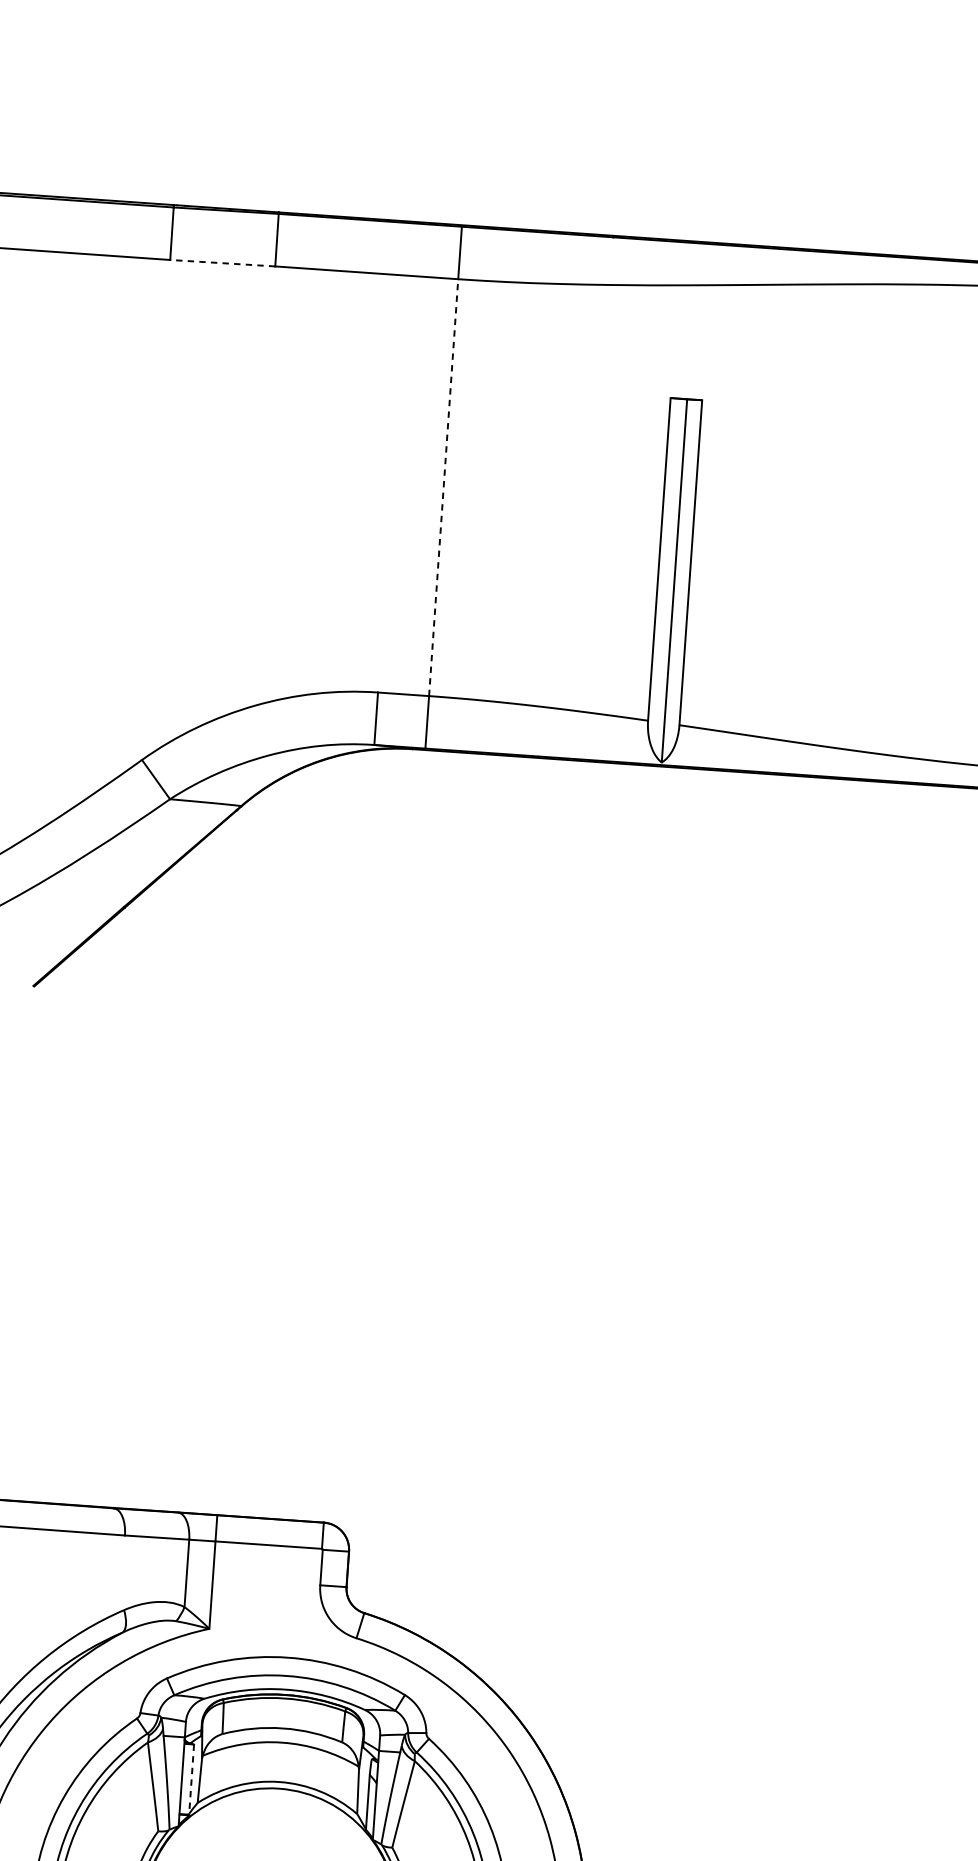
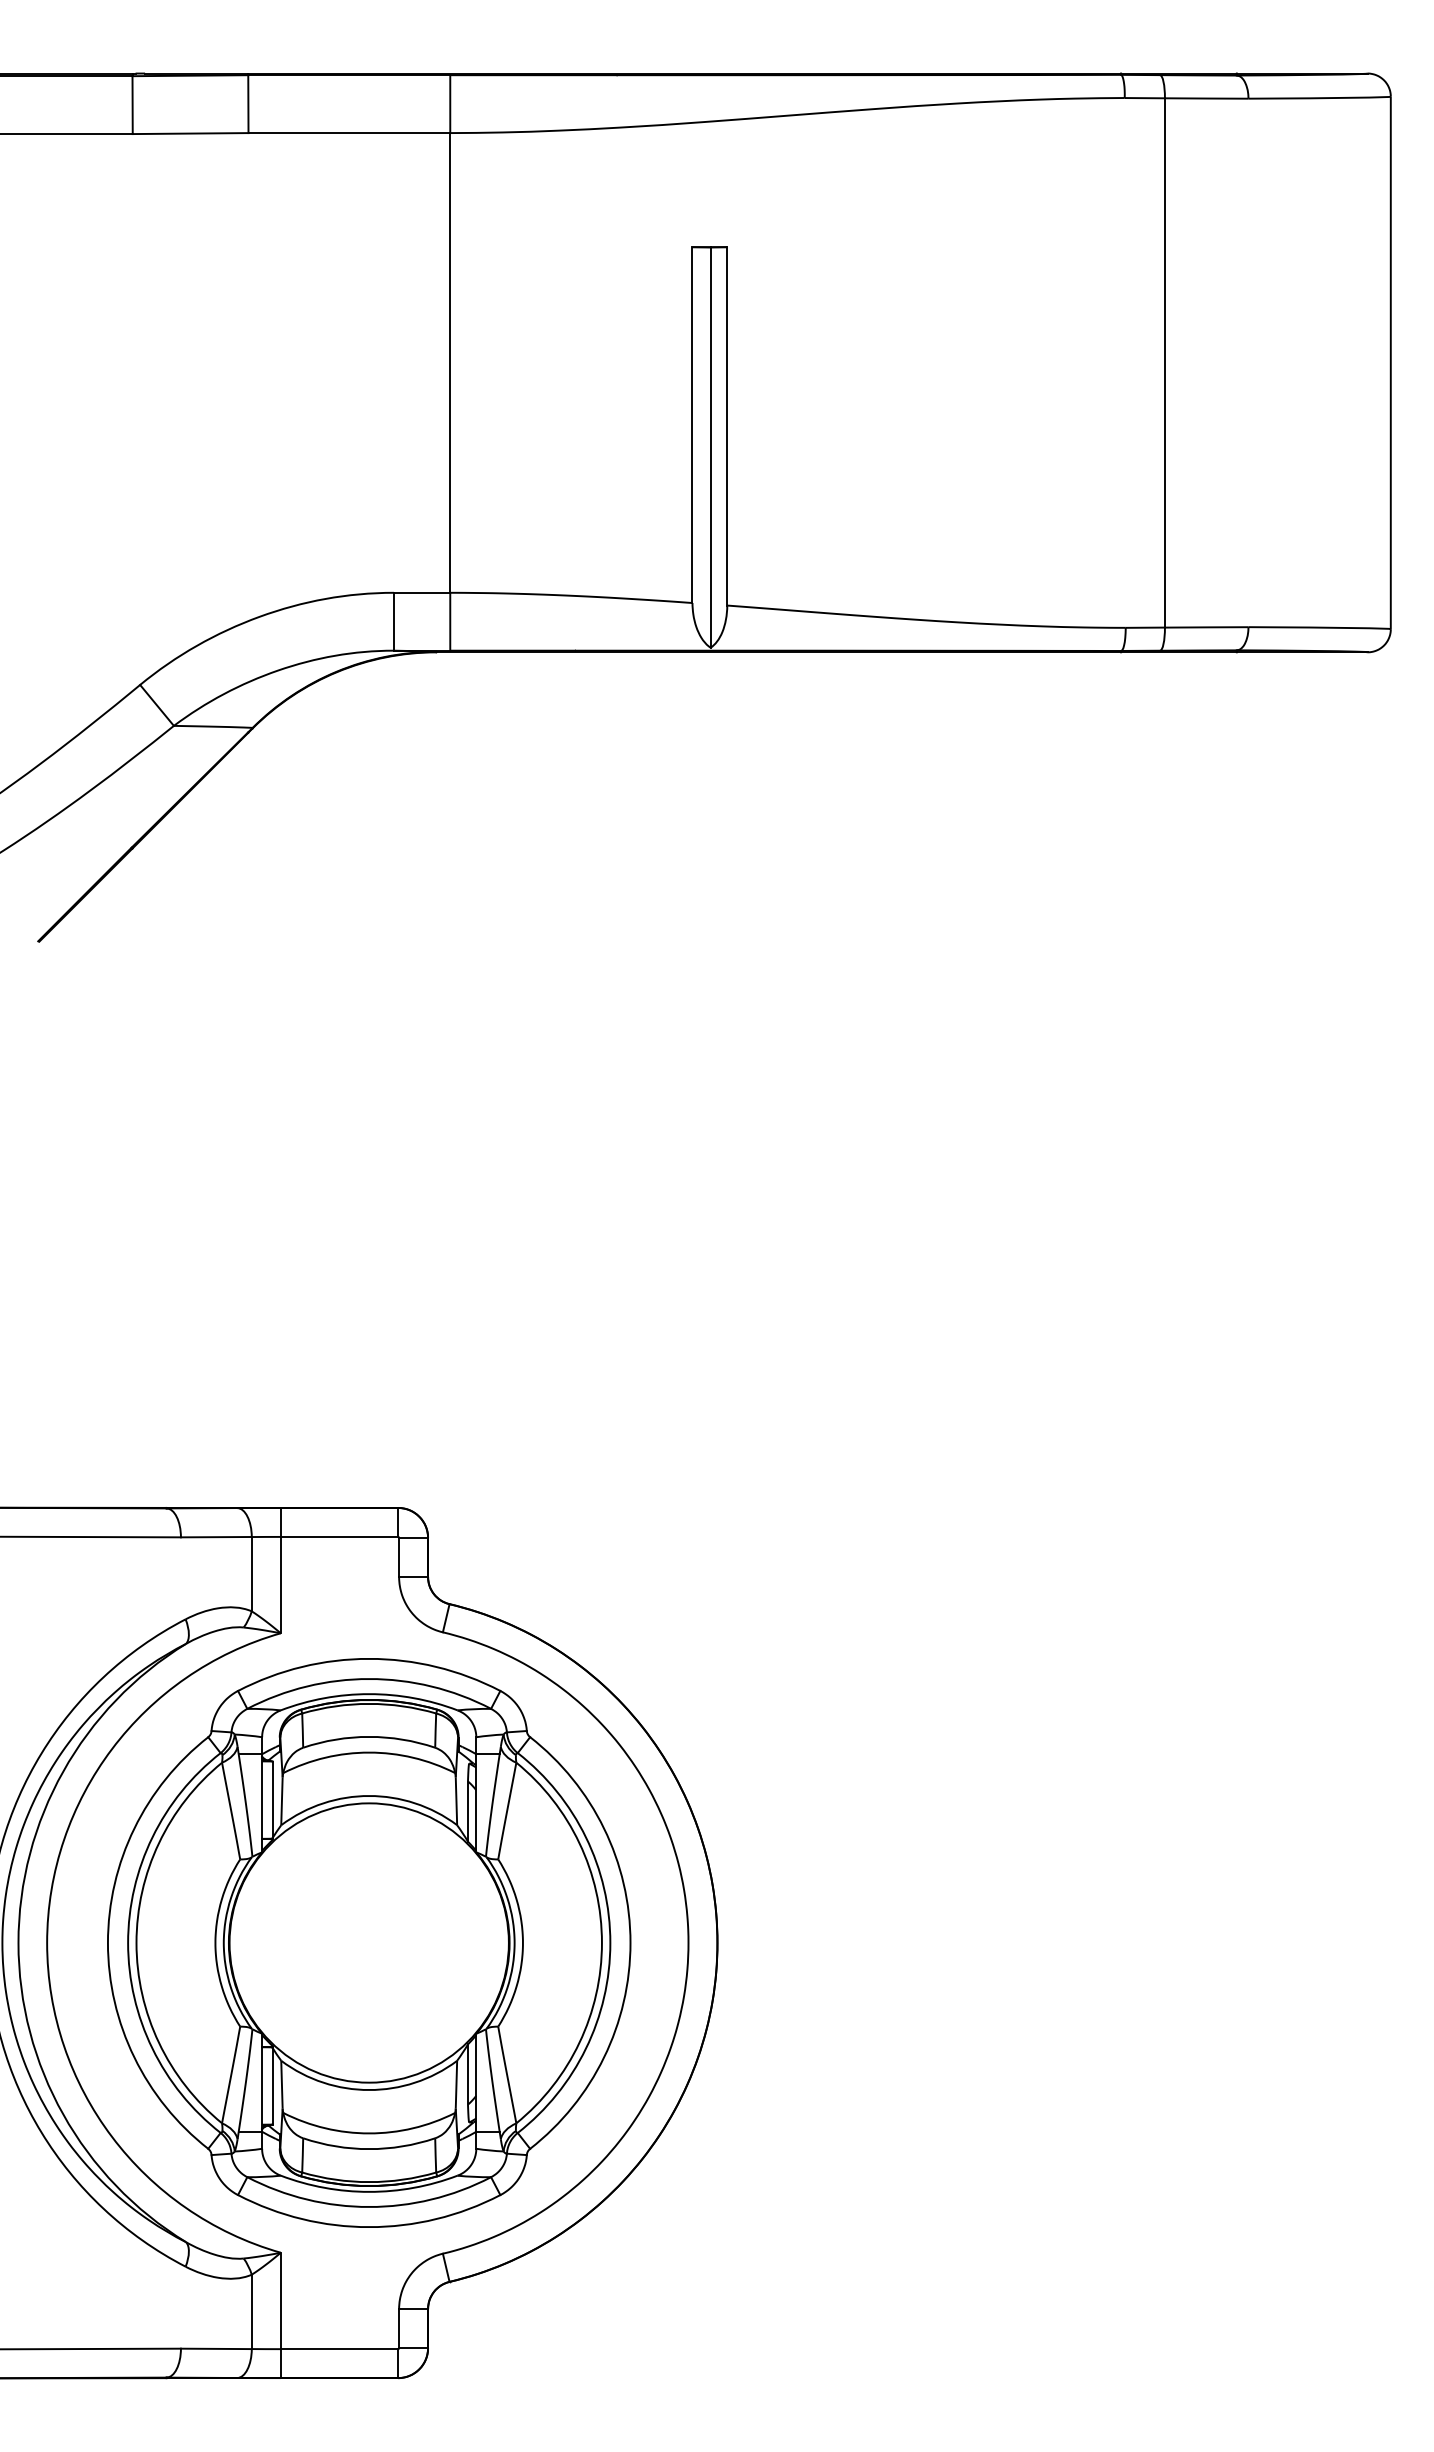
line: (222, 263) -> (190, 133), dashed -> solid
line: (443, 487) -> (450, 362), dashed -> solid
line: (191, 1779) -> (272, 1800), dashed -> solid

